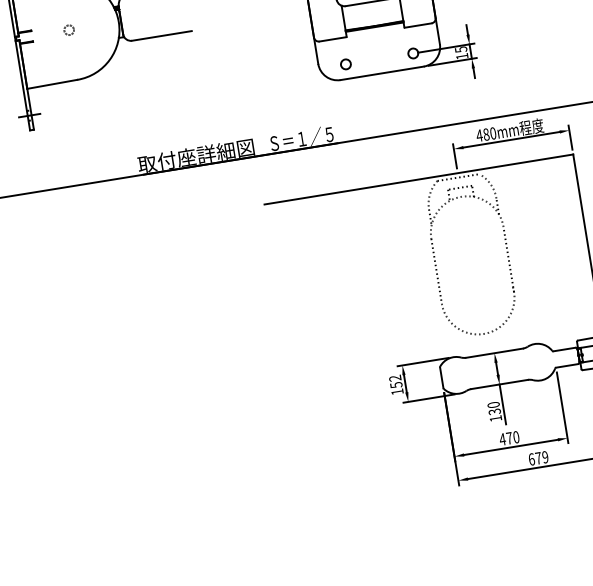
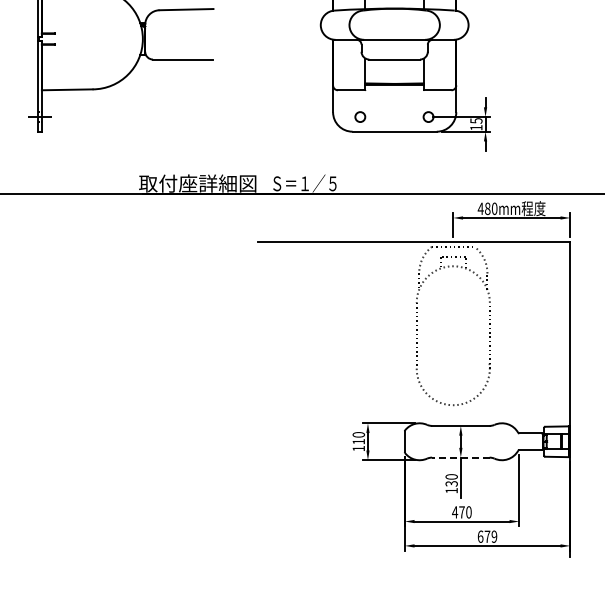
circle: (68, 29) -> (92, 38), removed
text: (395, 381) -> (358, 438), 152 -> 110
line: (499, 384) -> (460, 457), solid -> dashed

